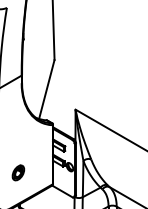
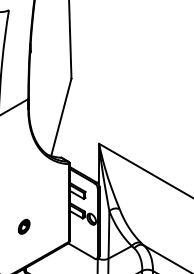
part: (18, 172) -> (24, 226), size x0.71

